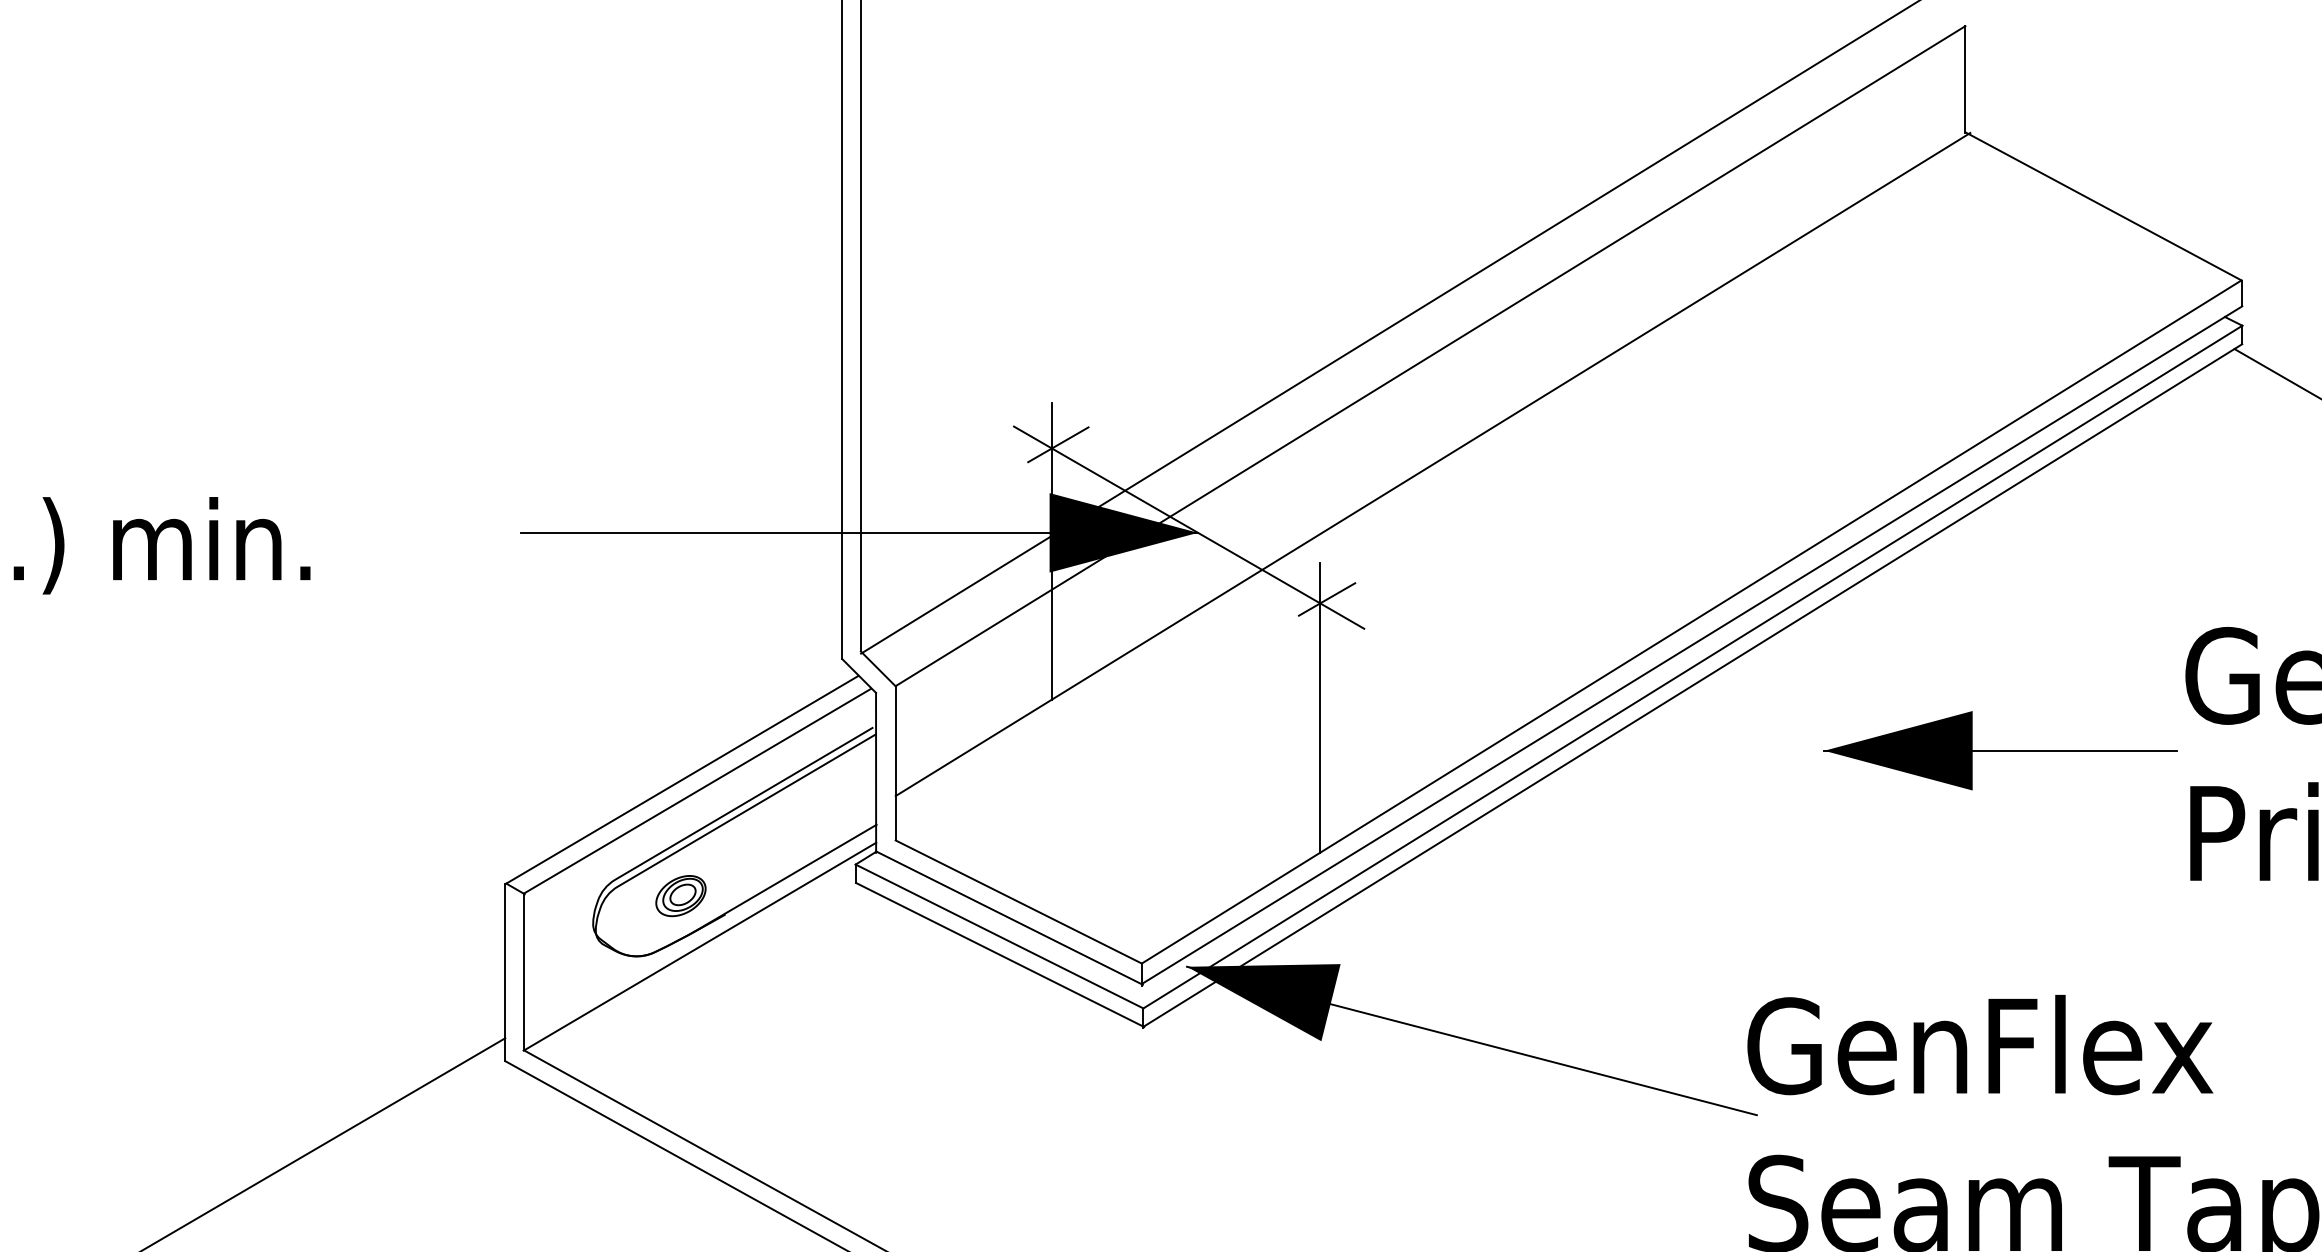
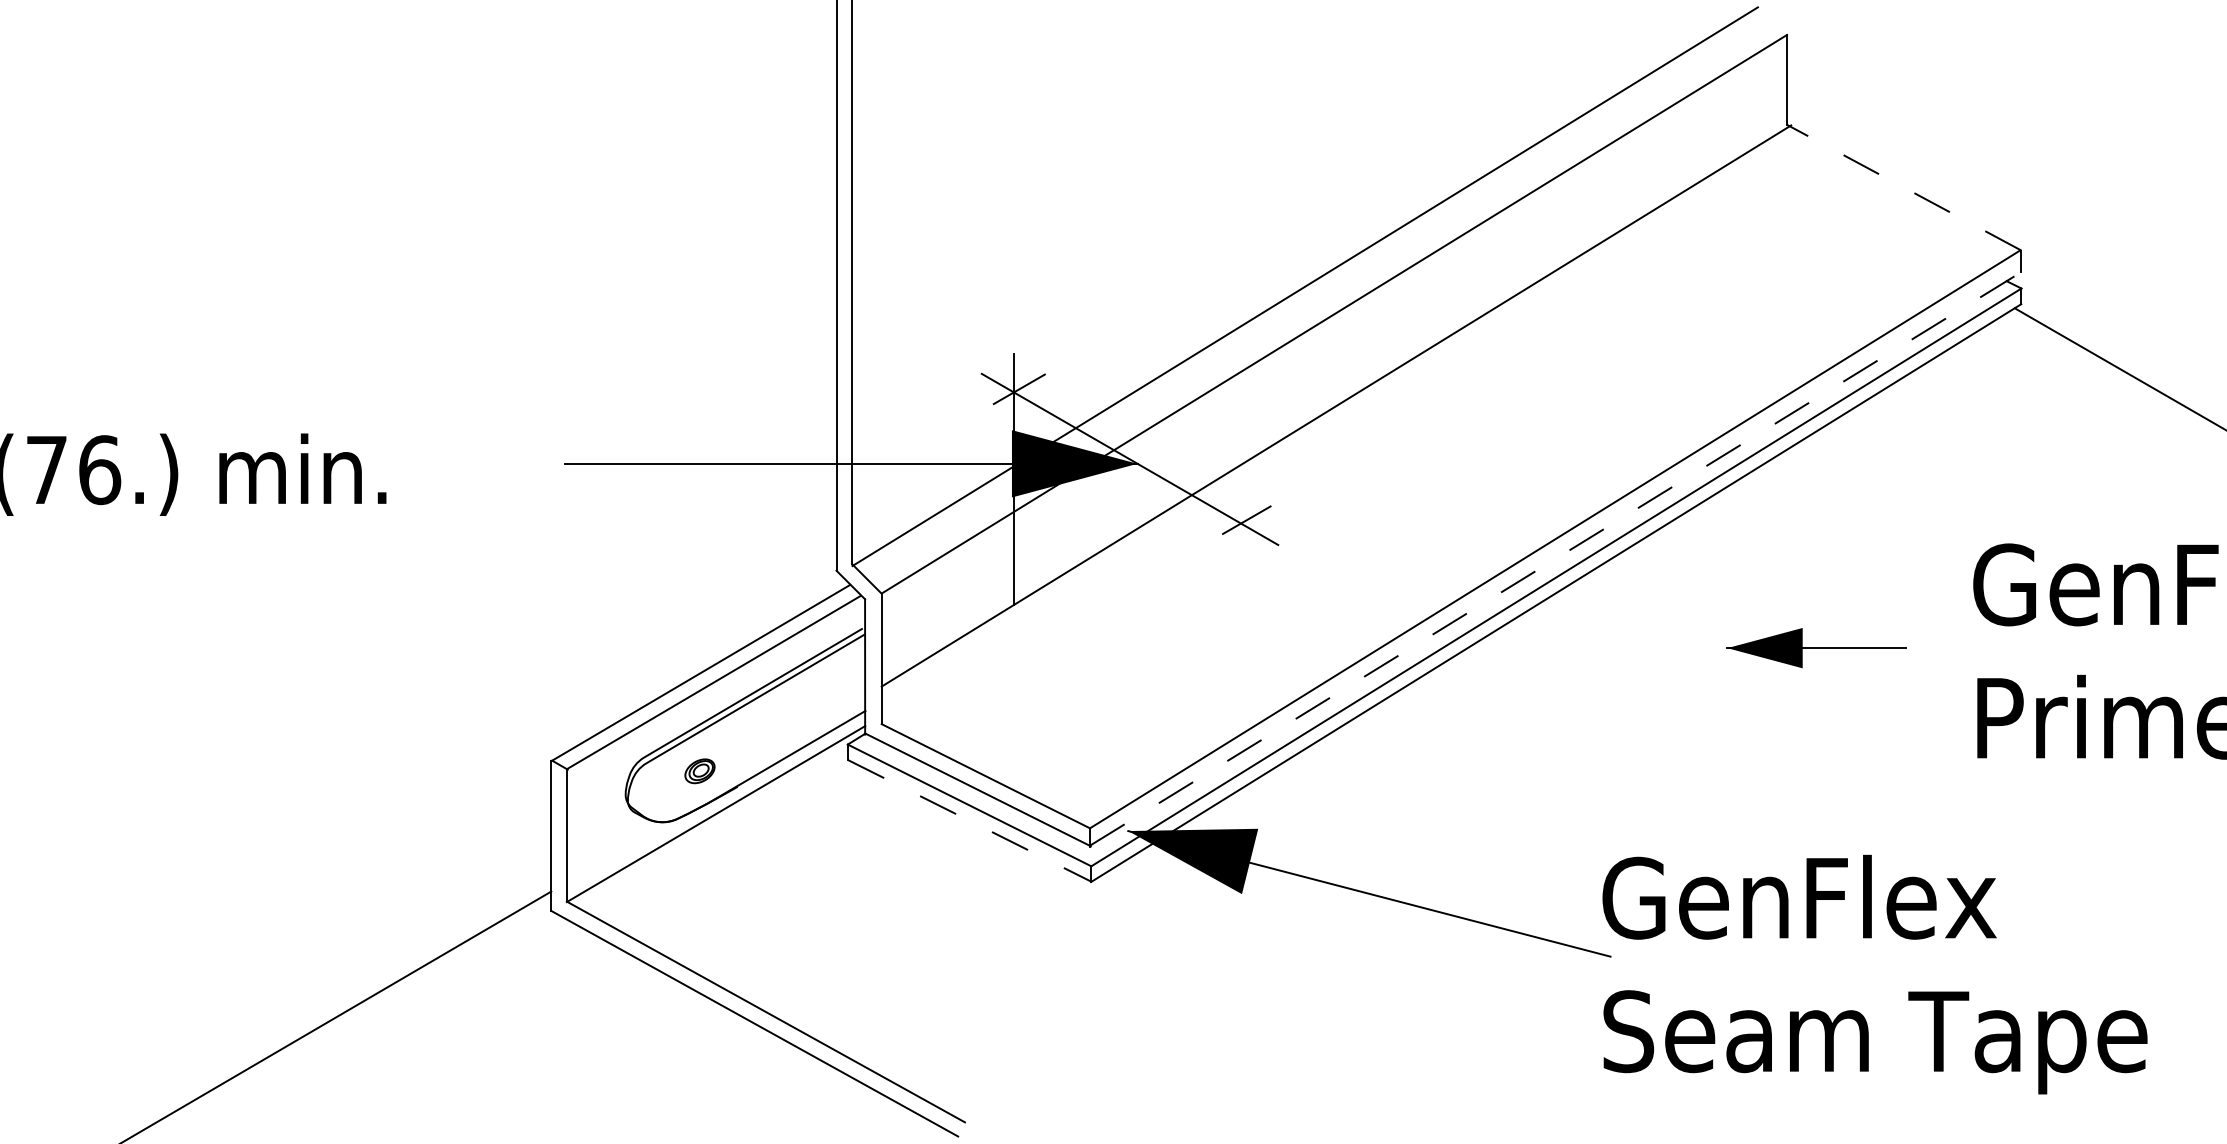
line: (2103, 206) -> (1903, 187), solid -> dashed
line: (1691, 644) -> (1555, 558), solid -> dashed
line: (1320, 707) -> (1241, 611), removed
part: (2000, 749) -> (1816, 647), size x0.6
part: (680, 896) -> (699, 771), size x0.7
line: (1000, 955) -> (970, 821), solid -> dashed

